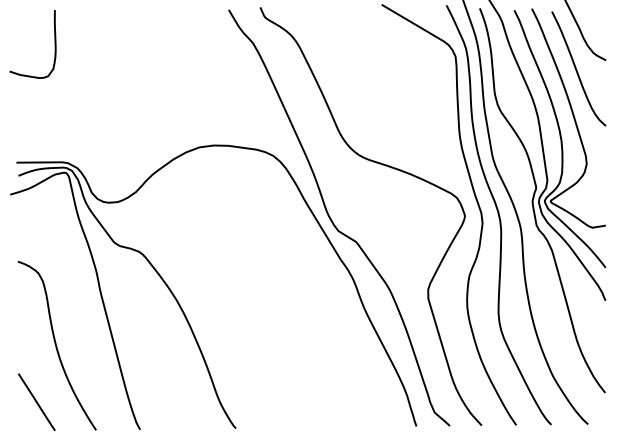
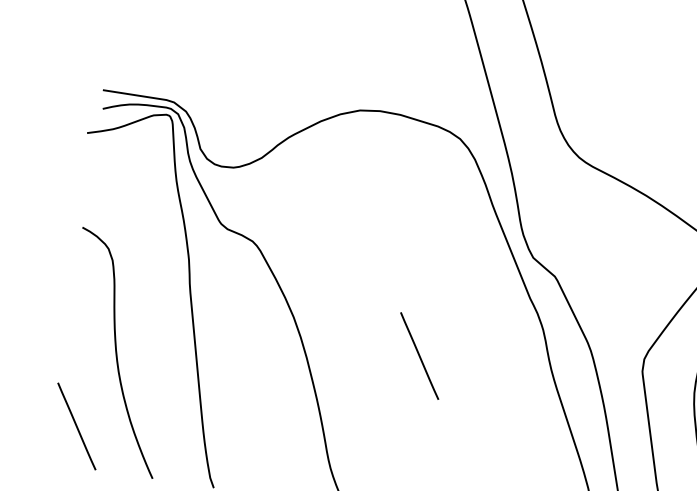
line: (269, 313) -> (419, 356), added

